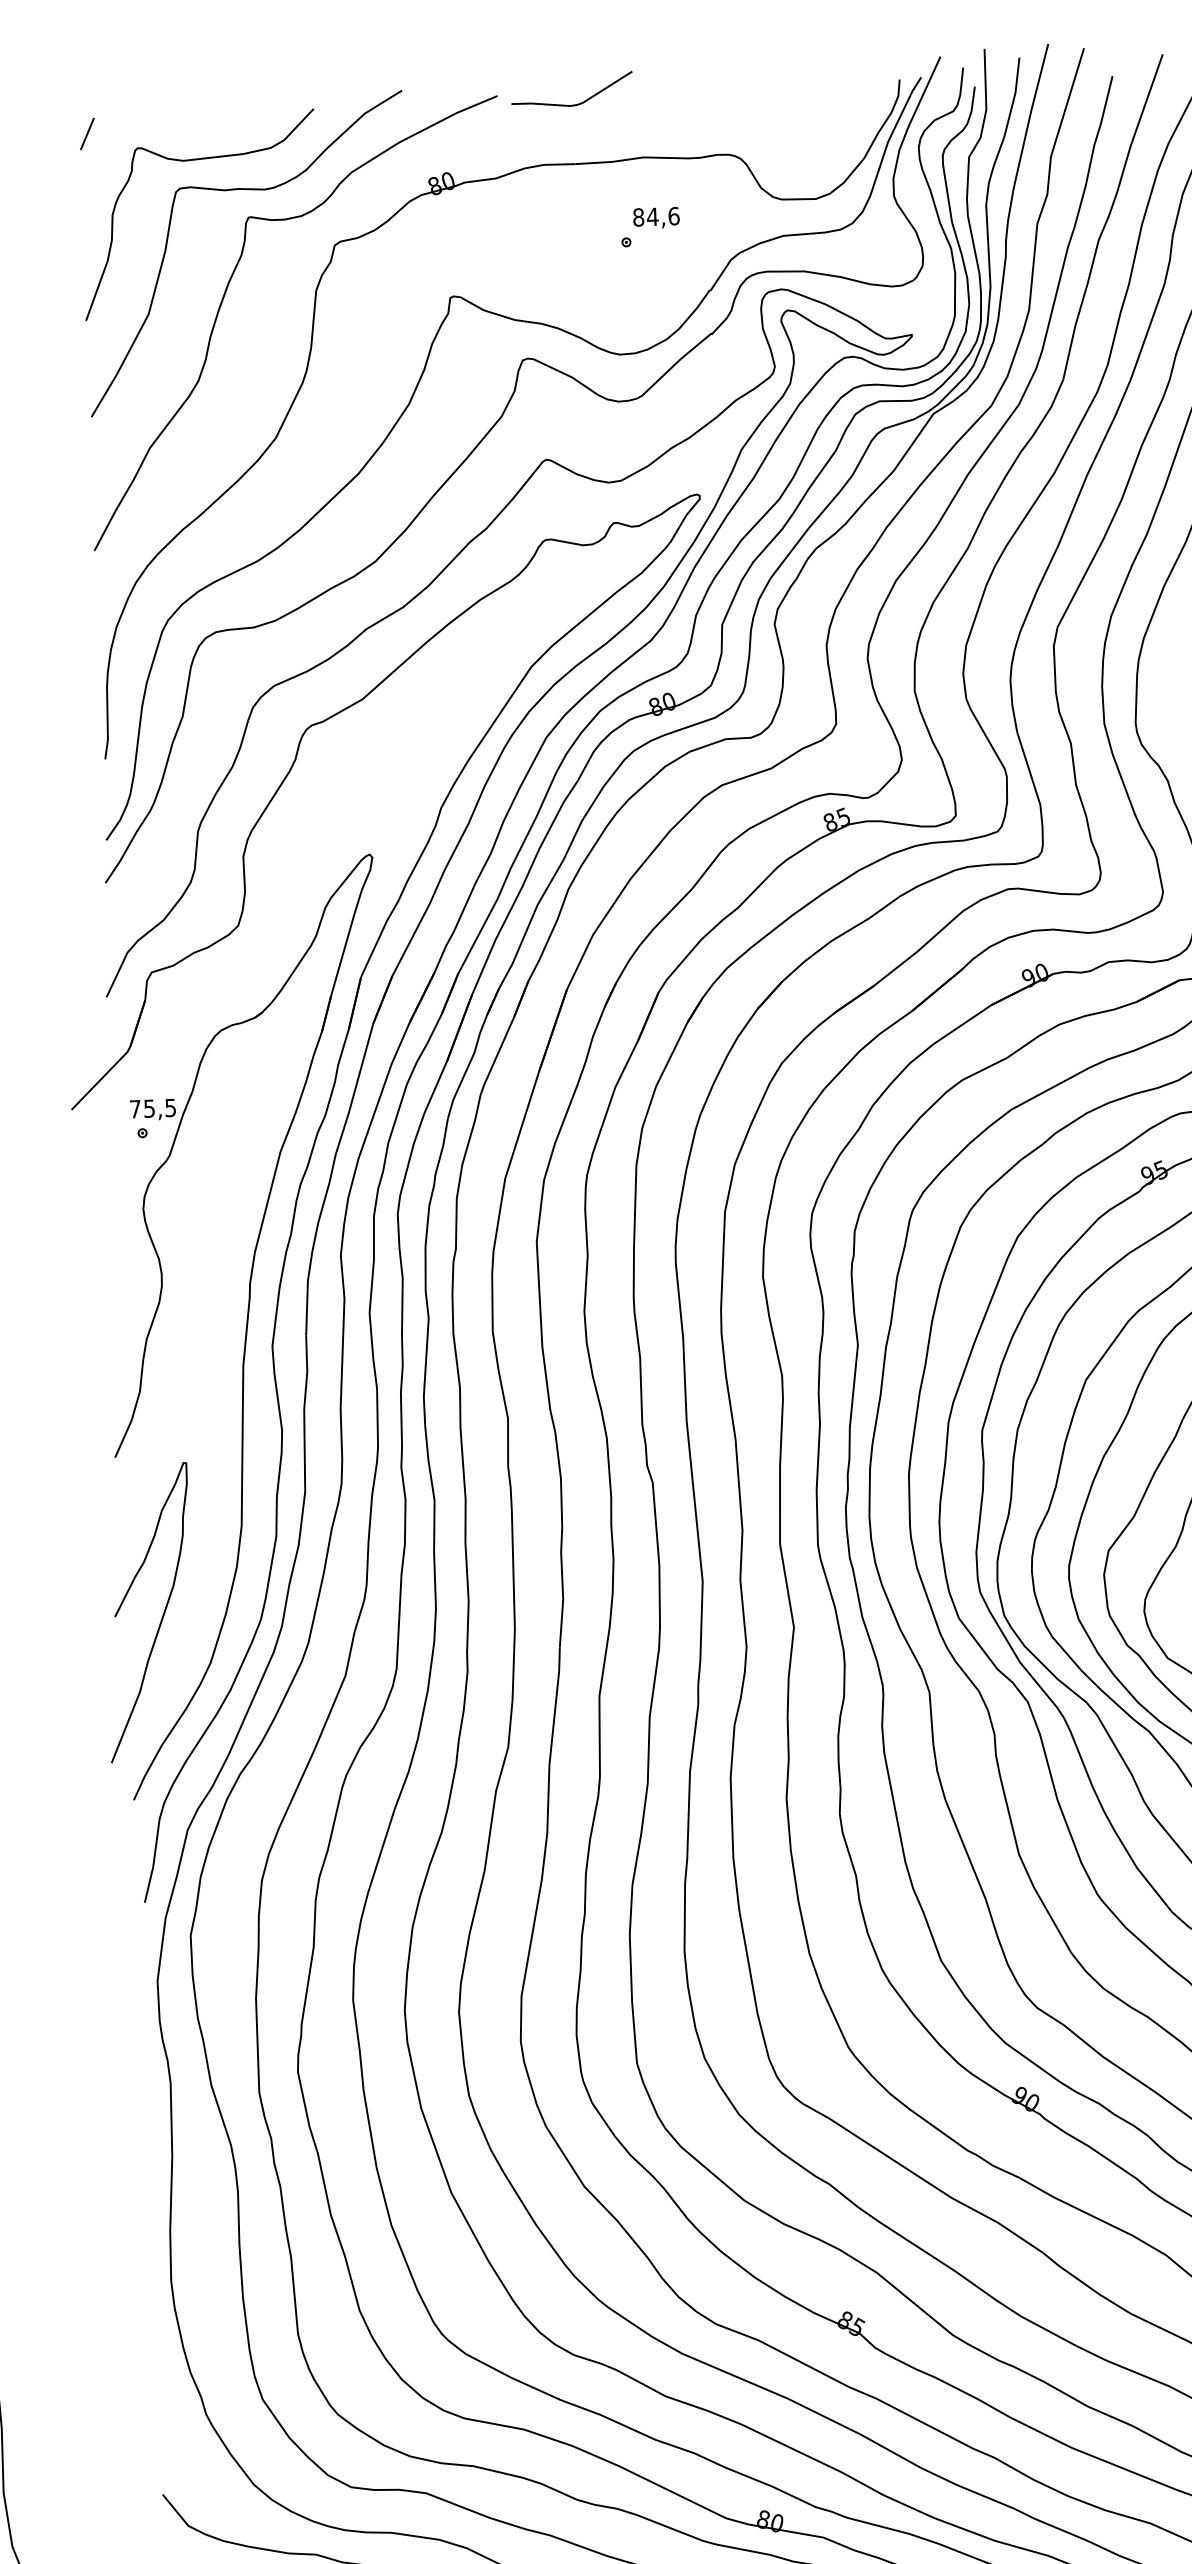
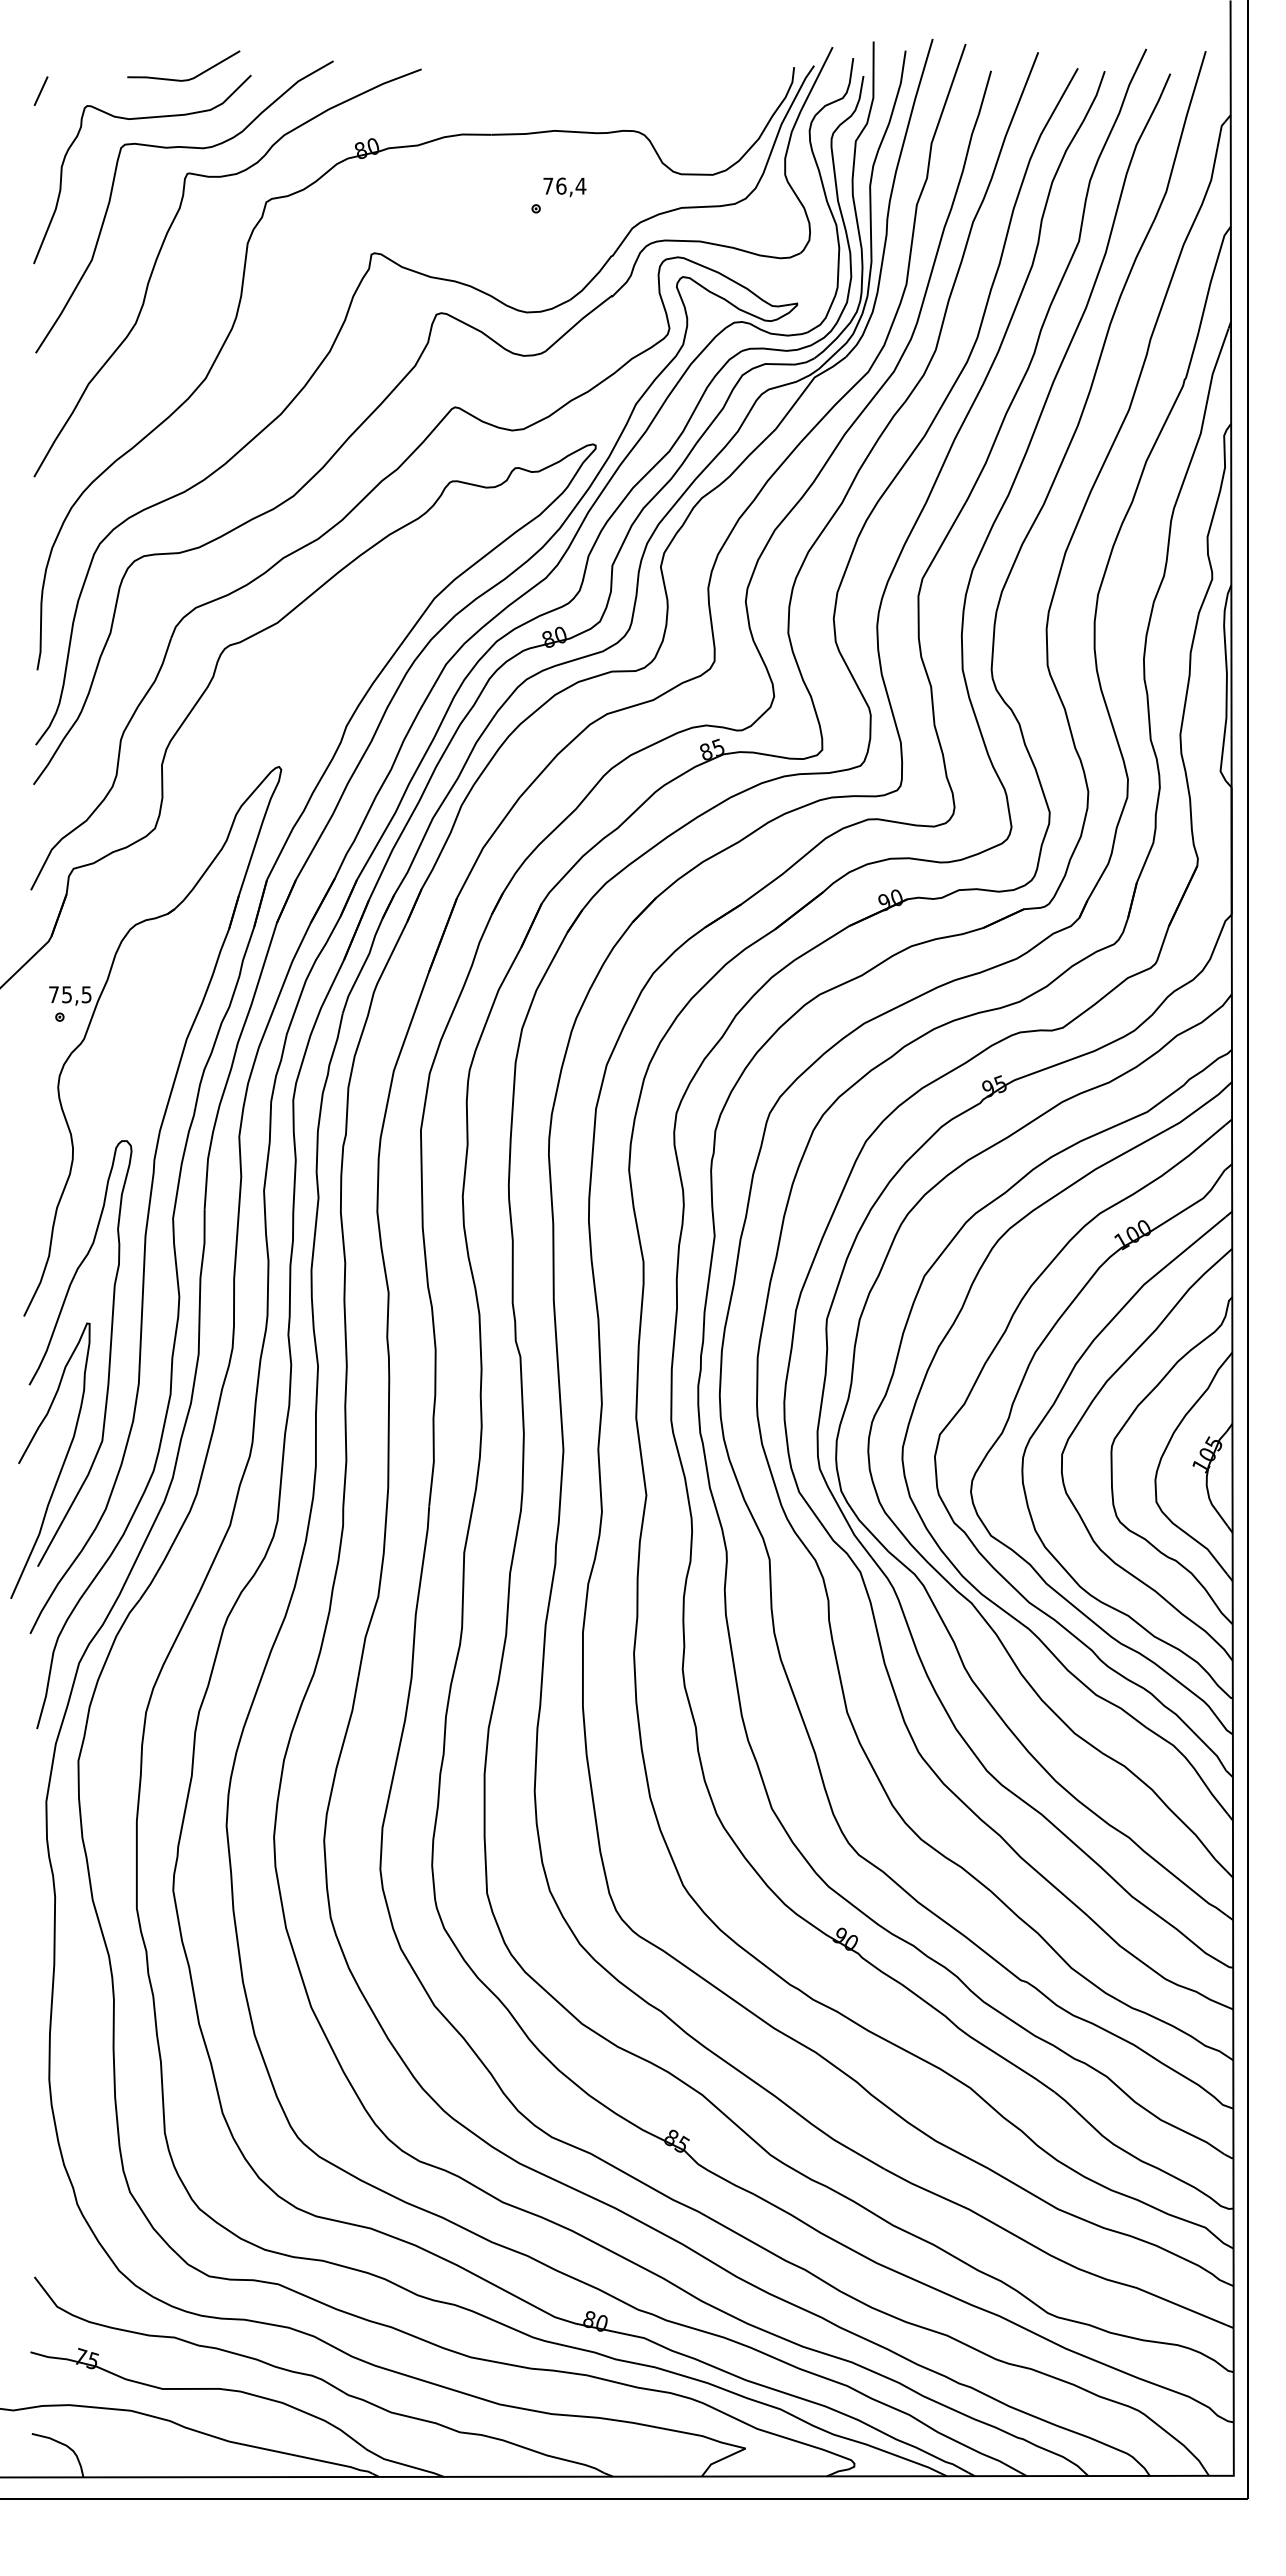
curve: (572, 104) -> (183, 79), moved
text: (656, 216) -> (564, 185), 84,6 -> 76,4
curve: (208, 1494) -> (109, 1353), added

